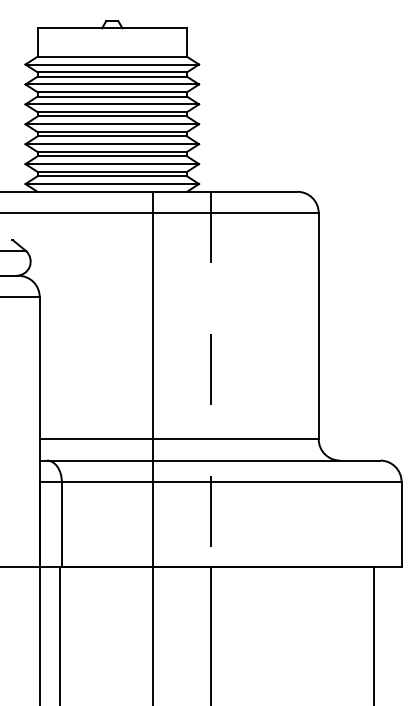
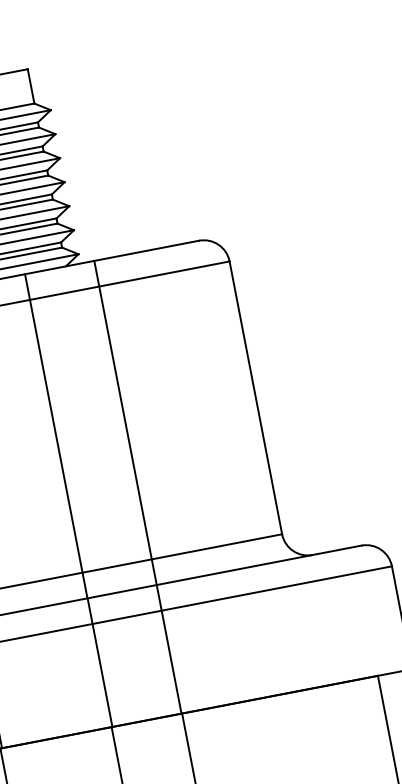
line: (210, 379) -> (137, 487), dashed -> solid

